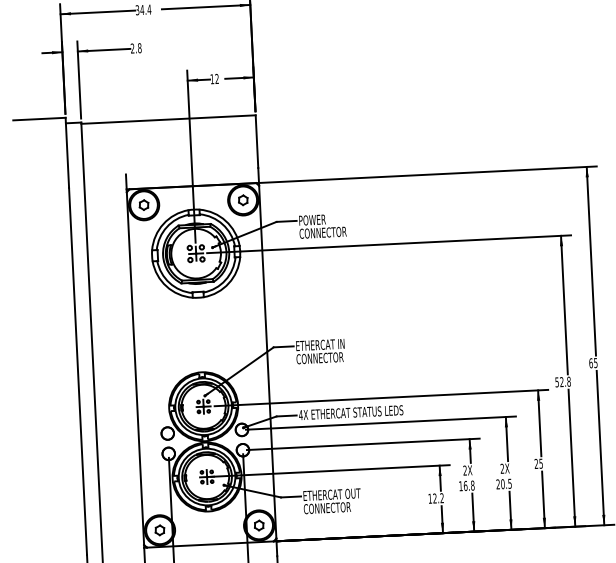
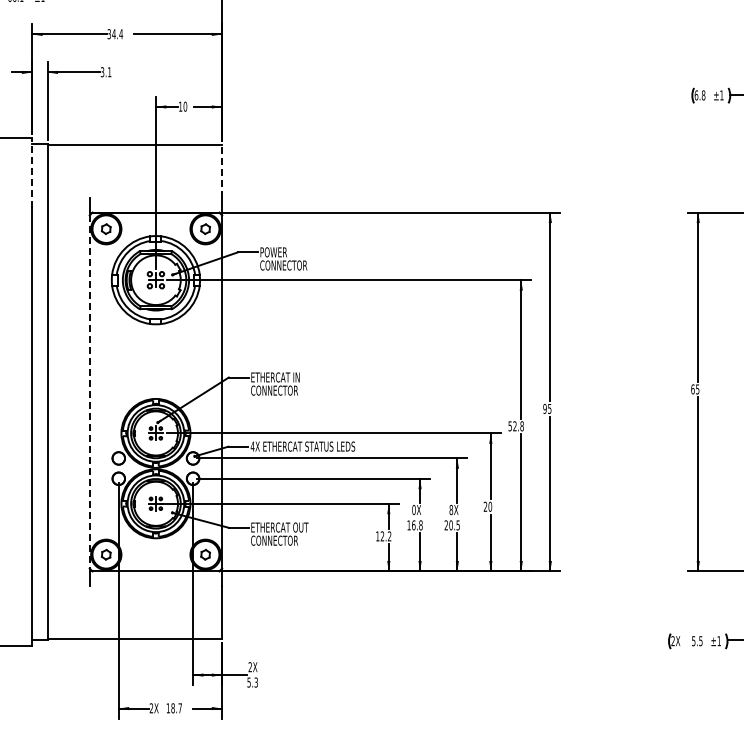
text: (135, 48) -> (105, 72), 2.8 -> 3.1
text: (217, 78) -> (185, 106), 12 -> 10
line: (257, 140) -> (222, 170), solid -> dashed
line: (67, 152) -> (32, 172), solid -> dashed
text: (590, 362) -> (544, 408), 65 -> 95
line: (135, 369) -> (89, 392), solid -> dashed
text: (541, 463) -> (490, 506), 25 -> 20
text: (502, 469) -> (451, 510), 2X -> 8X
text: (464, 470) -> (413, 509), 2X -> 0X

